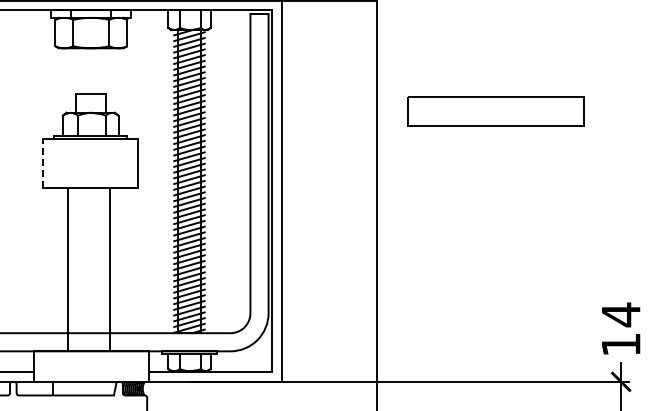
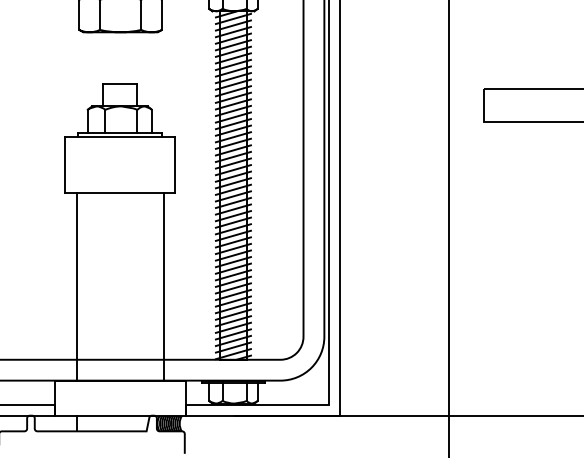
line: (43, 162) -> (65, 163), dashed -> solid
line: (68, 269) -> (77, 286), moved
line: (110, 269) -> (164, 286), moved

